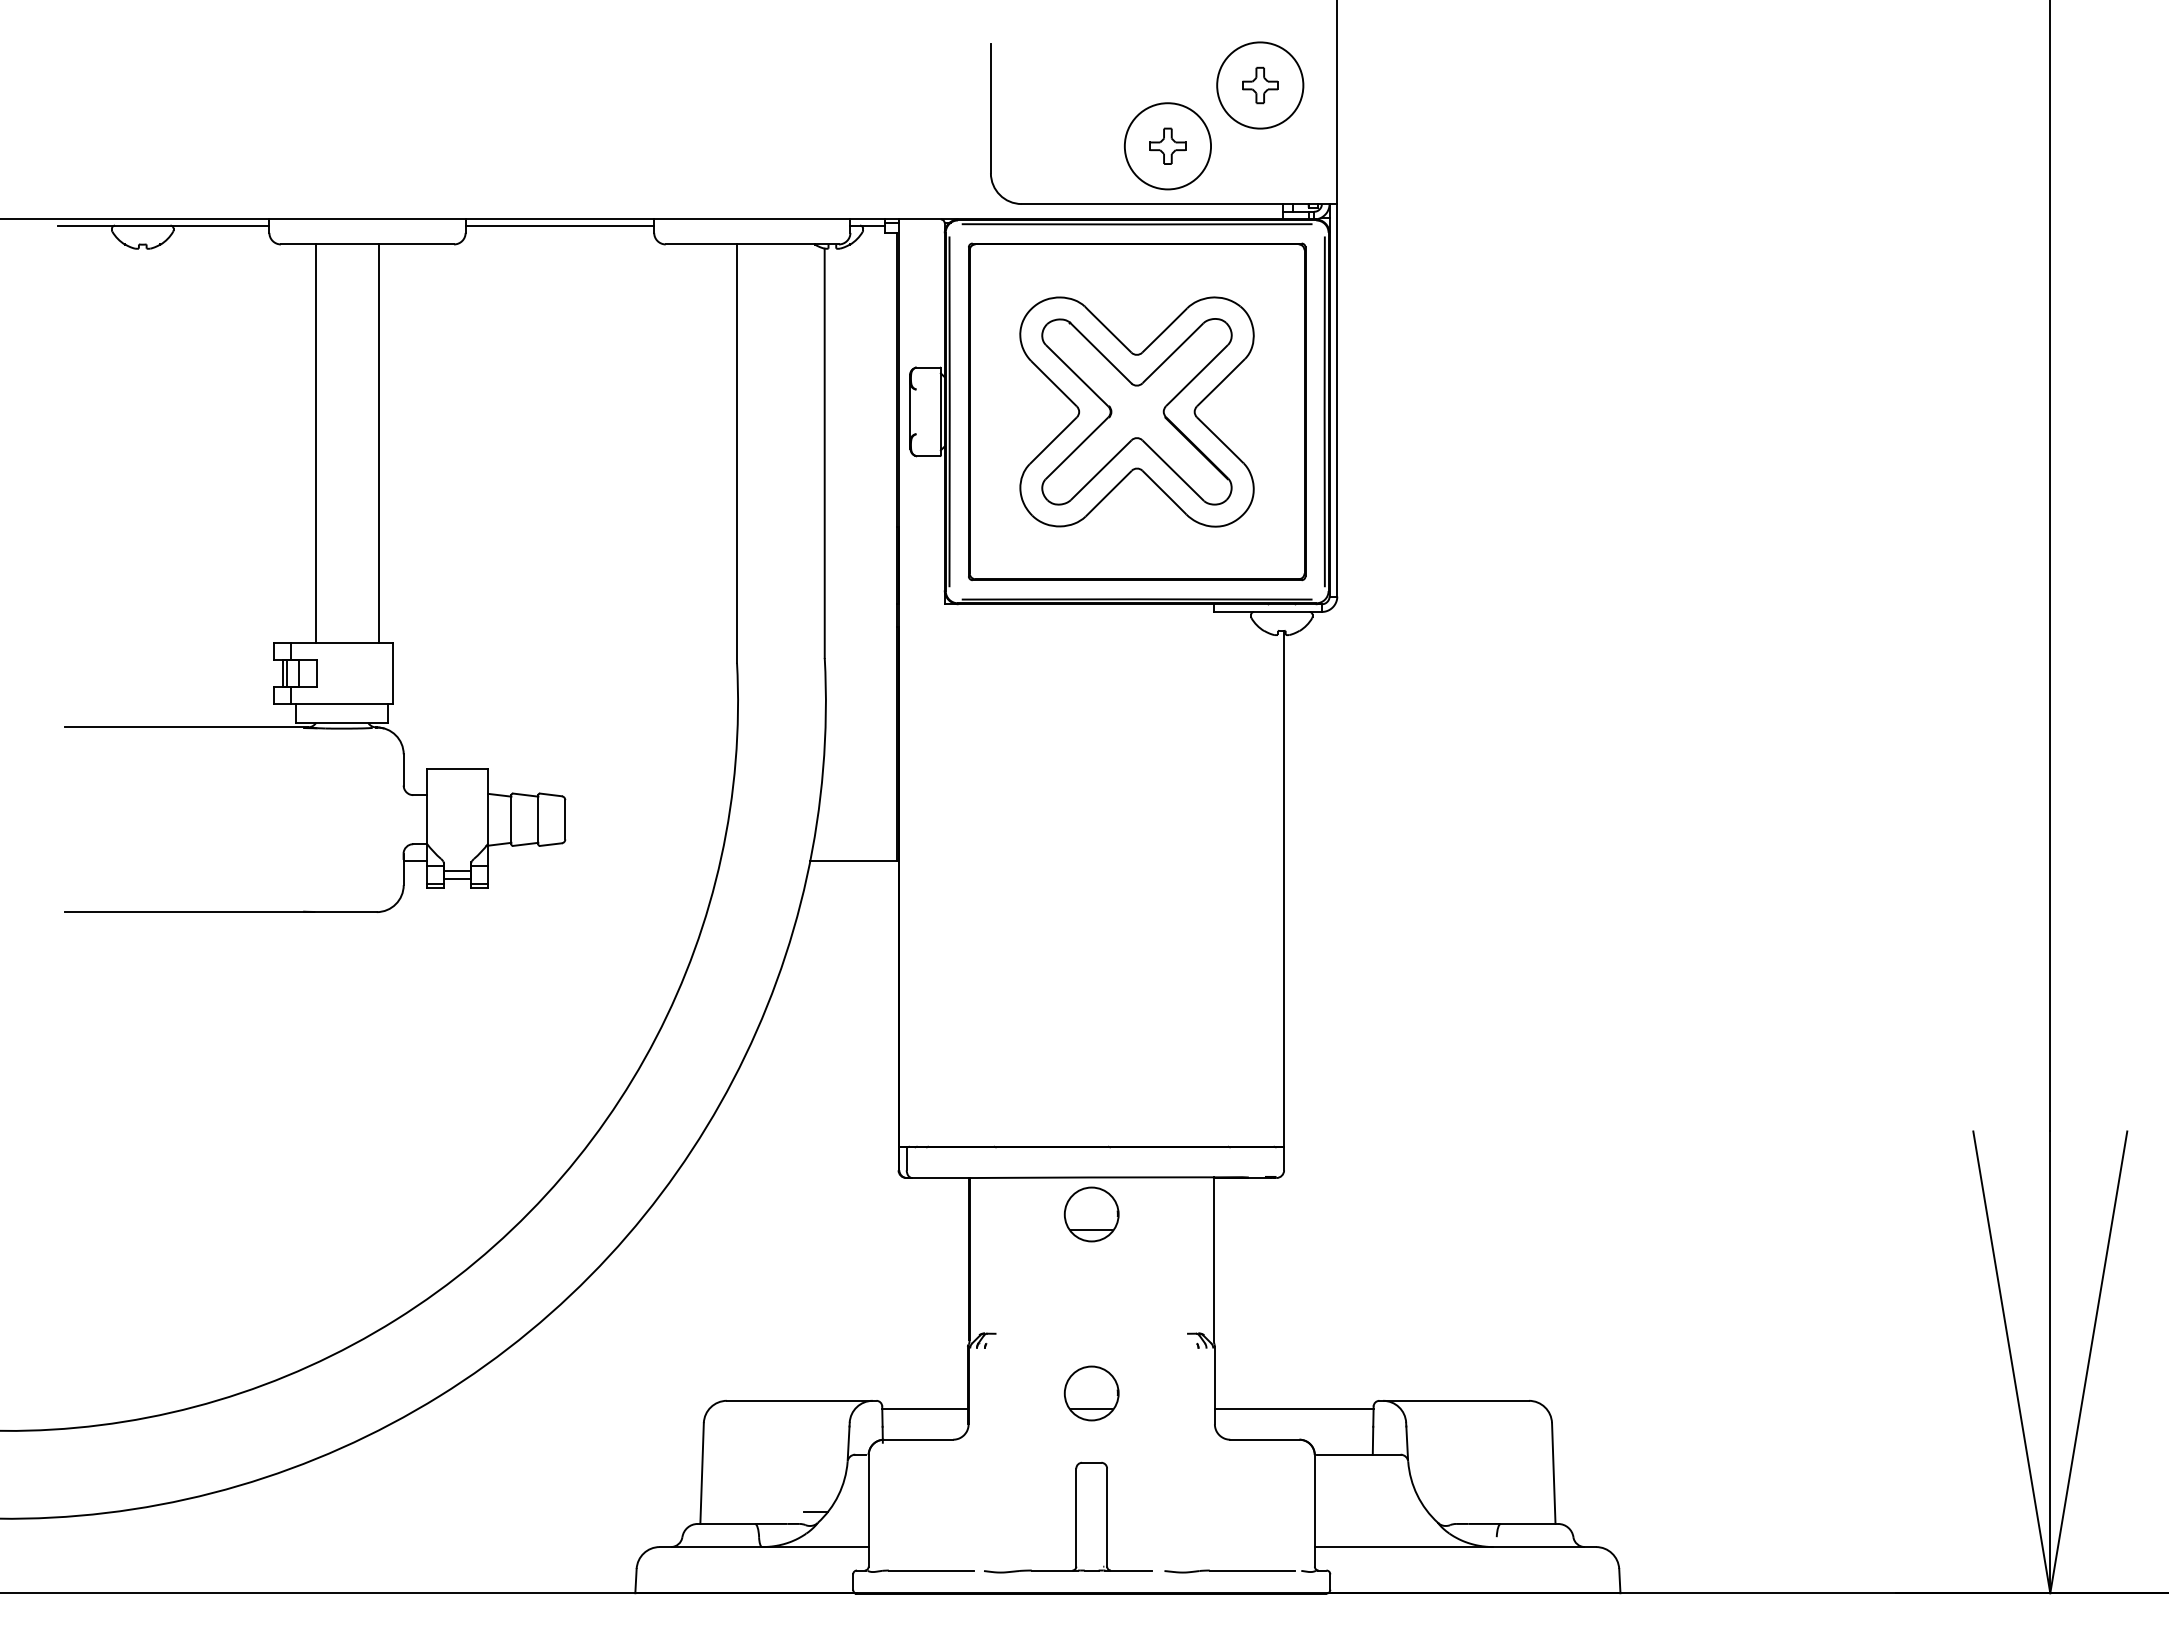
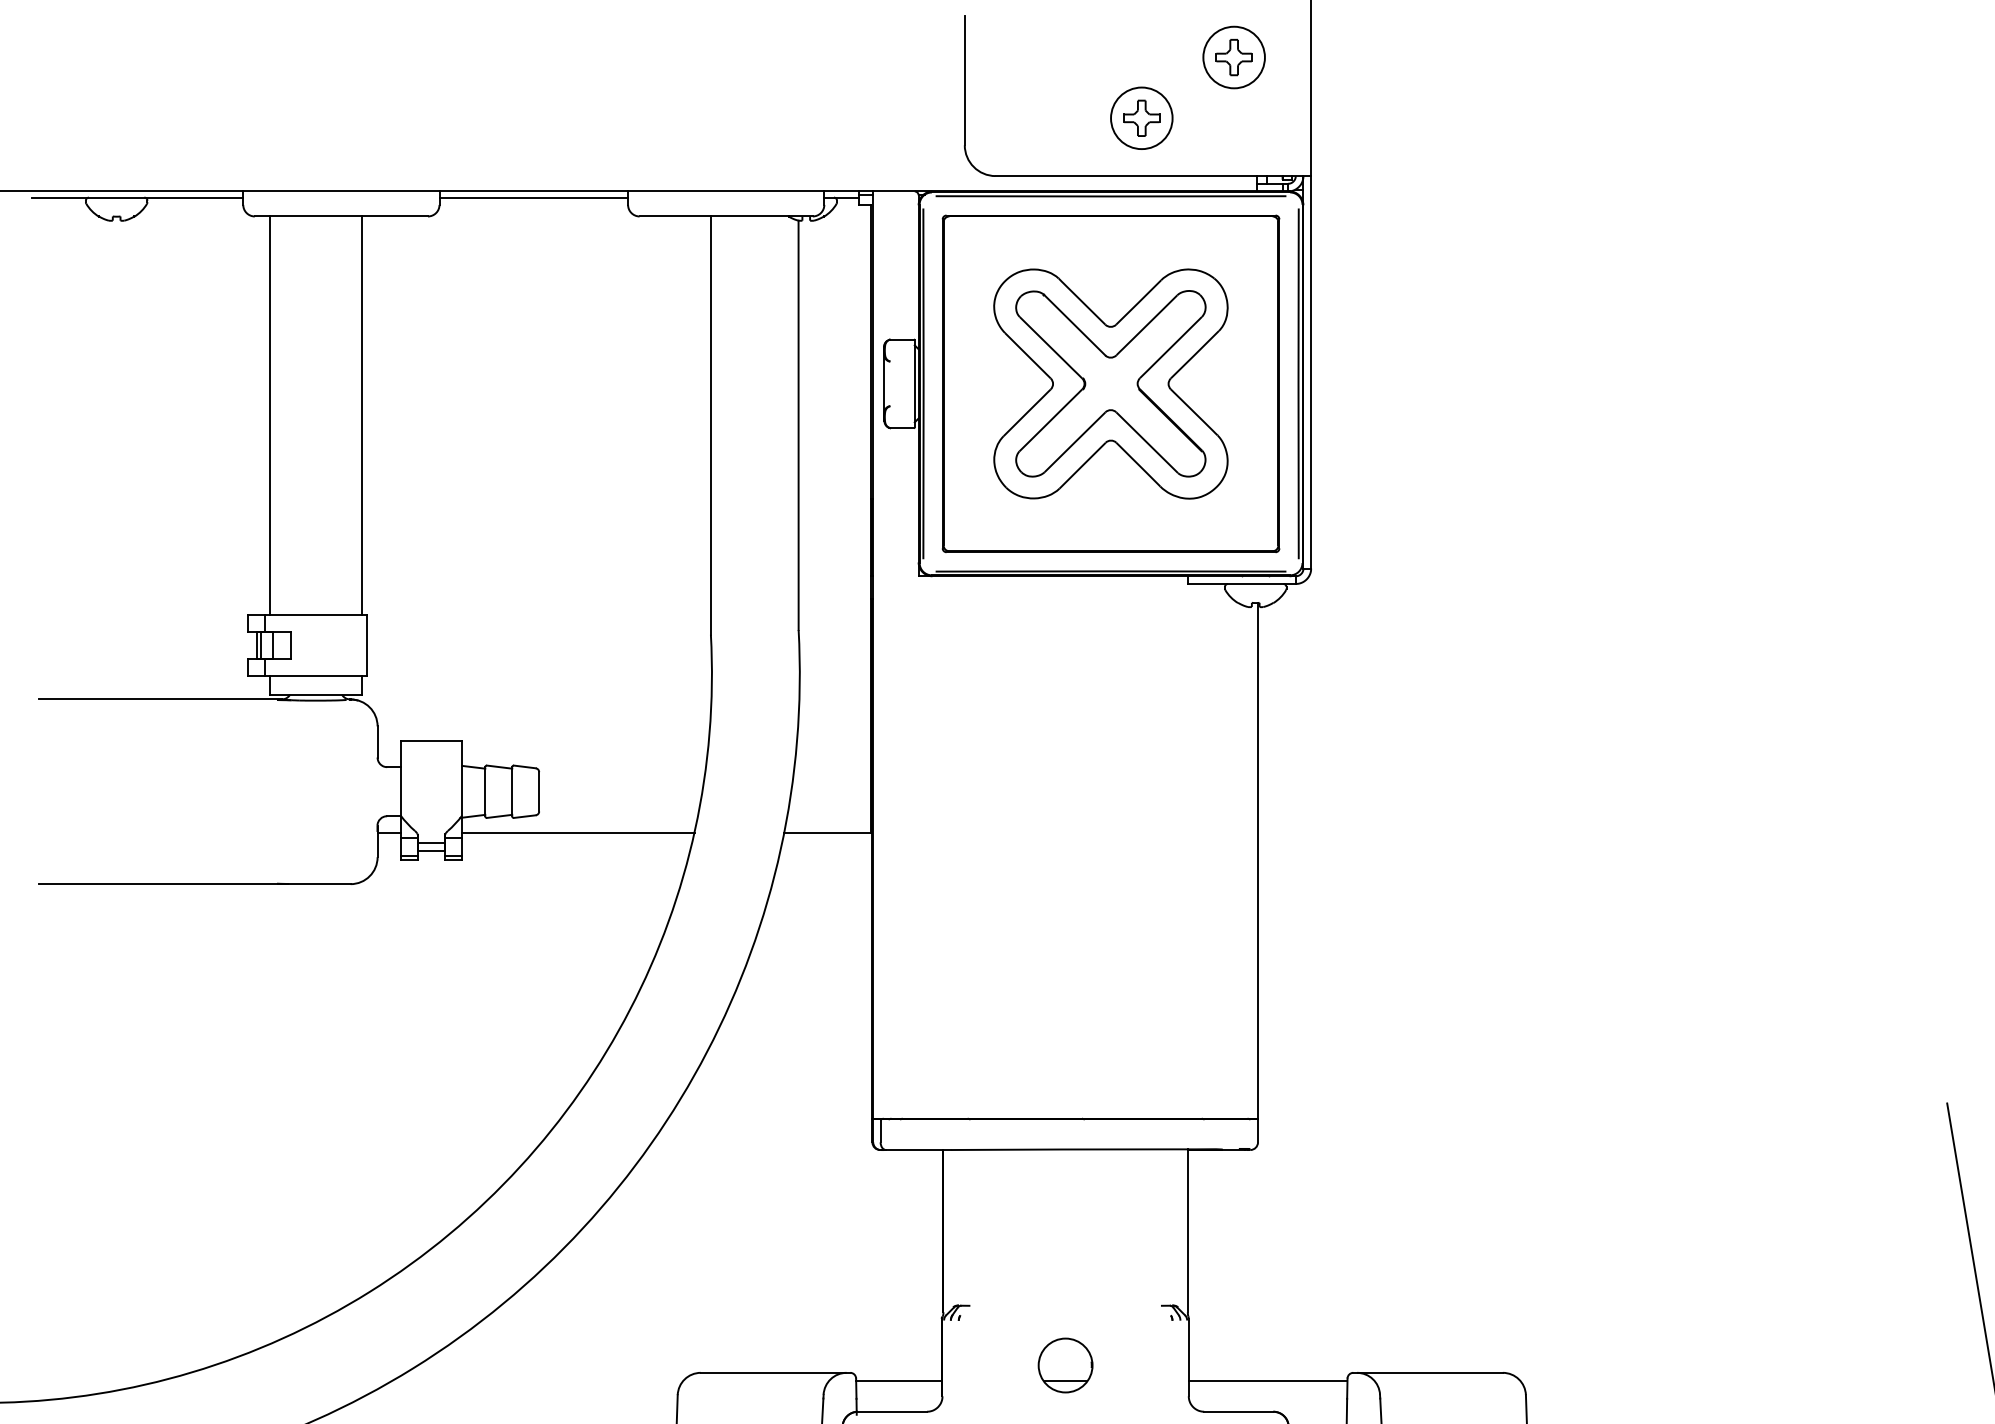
circle: (1260, 85) -> (1234, 57), size x0.71
circle: (1167, 146) -> (1141, 118), size x0.71
line: (316, 443) -> (362, 415), moved
line: (378, 443) -> (269, 415), moved
line: (604, 860) -> (578, 832), added
part: (1091, 1214) -> (1065, 1186), removed

